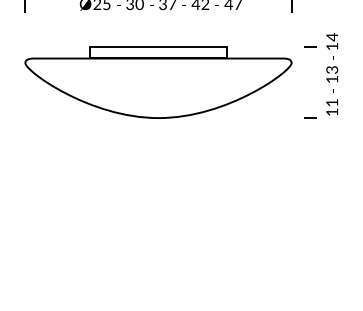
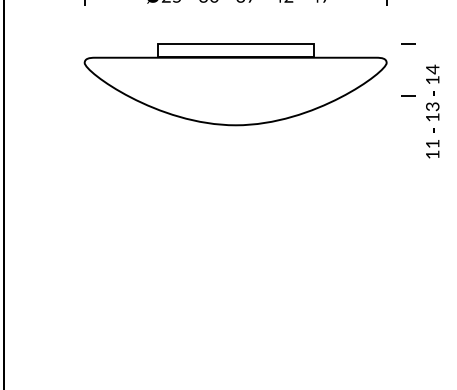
text: (332, 74) -> (432, 111), moved
line: (310, 117) -> (408, 95), moved

